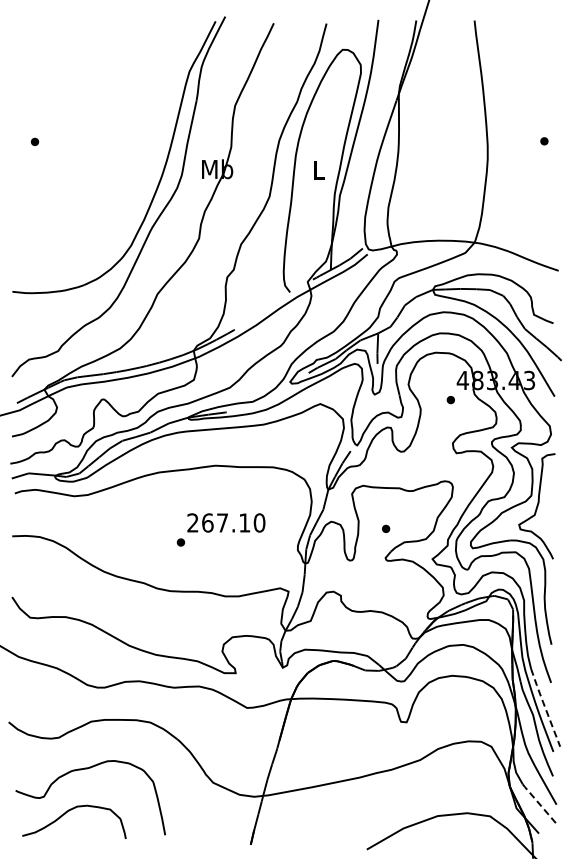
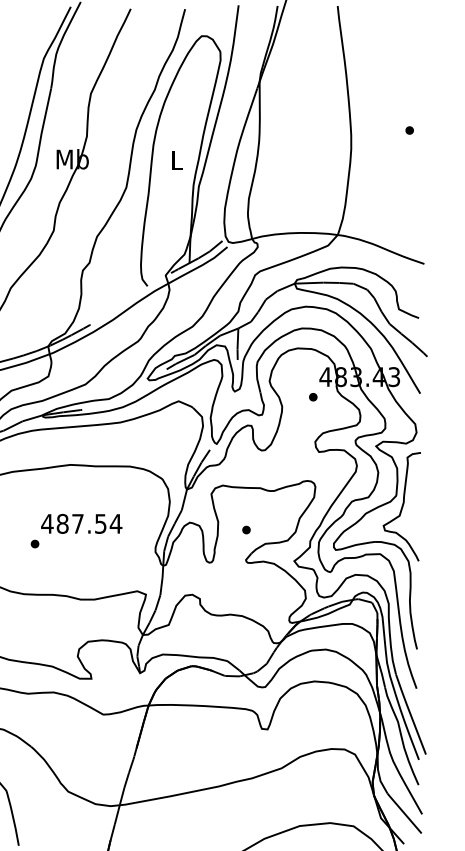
text: (225, 522) -> (80, 523), 267.10 -> 487.54
line: (545, 707) -> (410, 714), dashed -> solid
line: (539, 803) -> (404, 813), dashed -> solid

